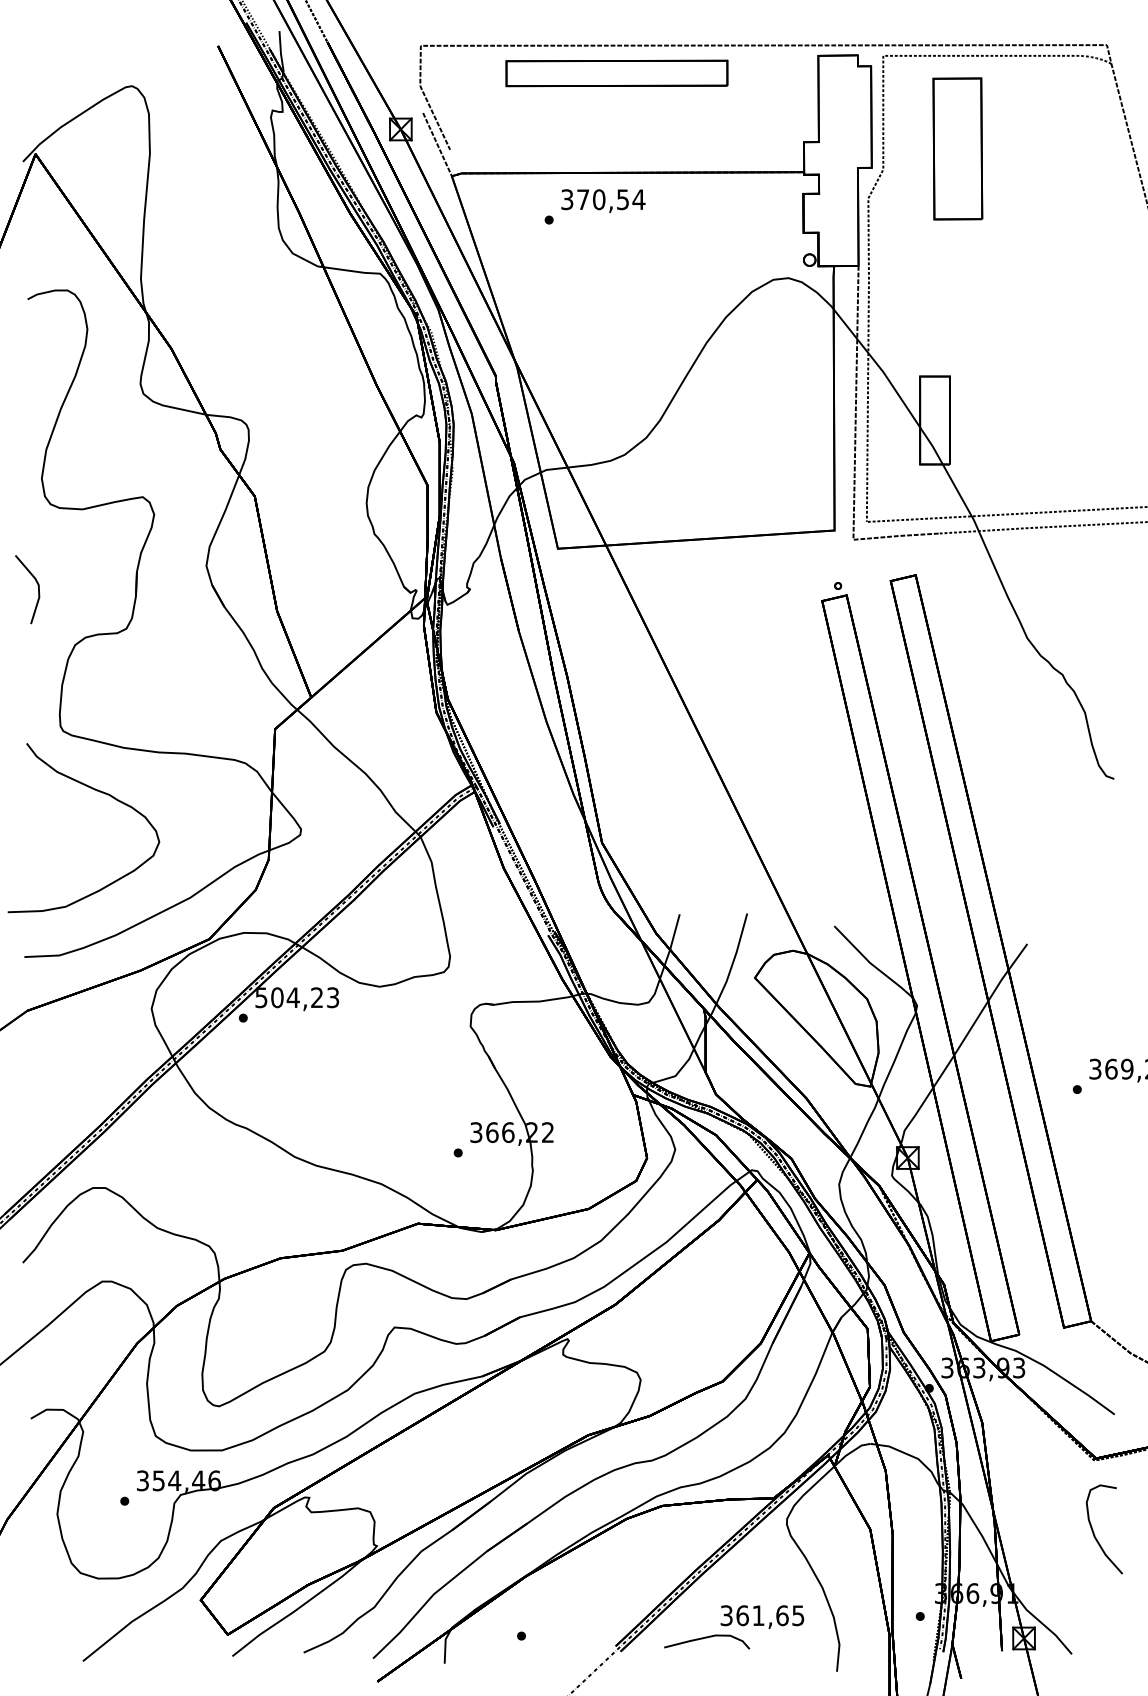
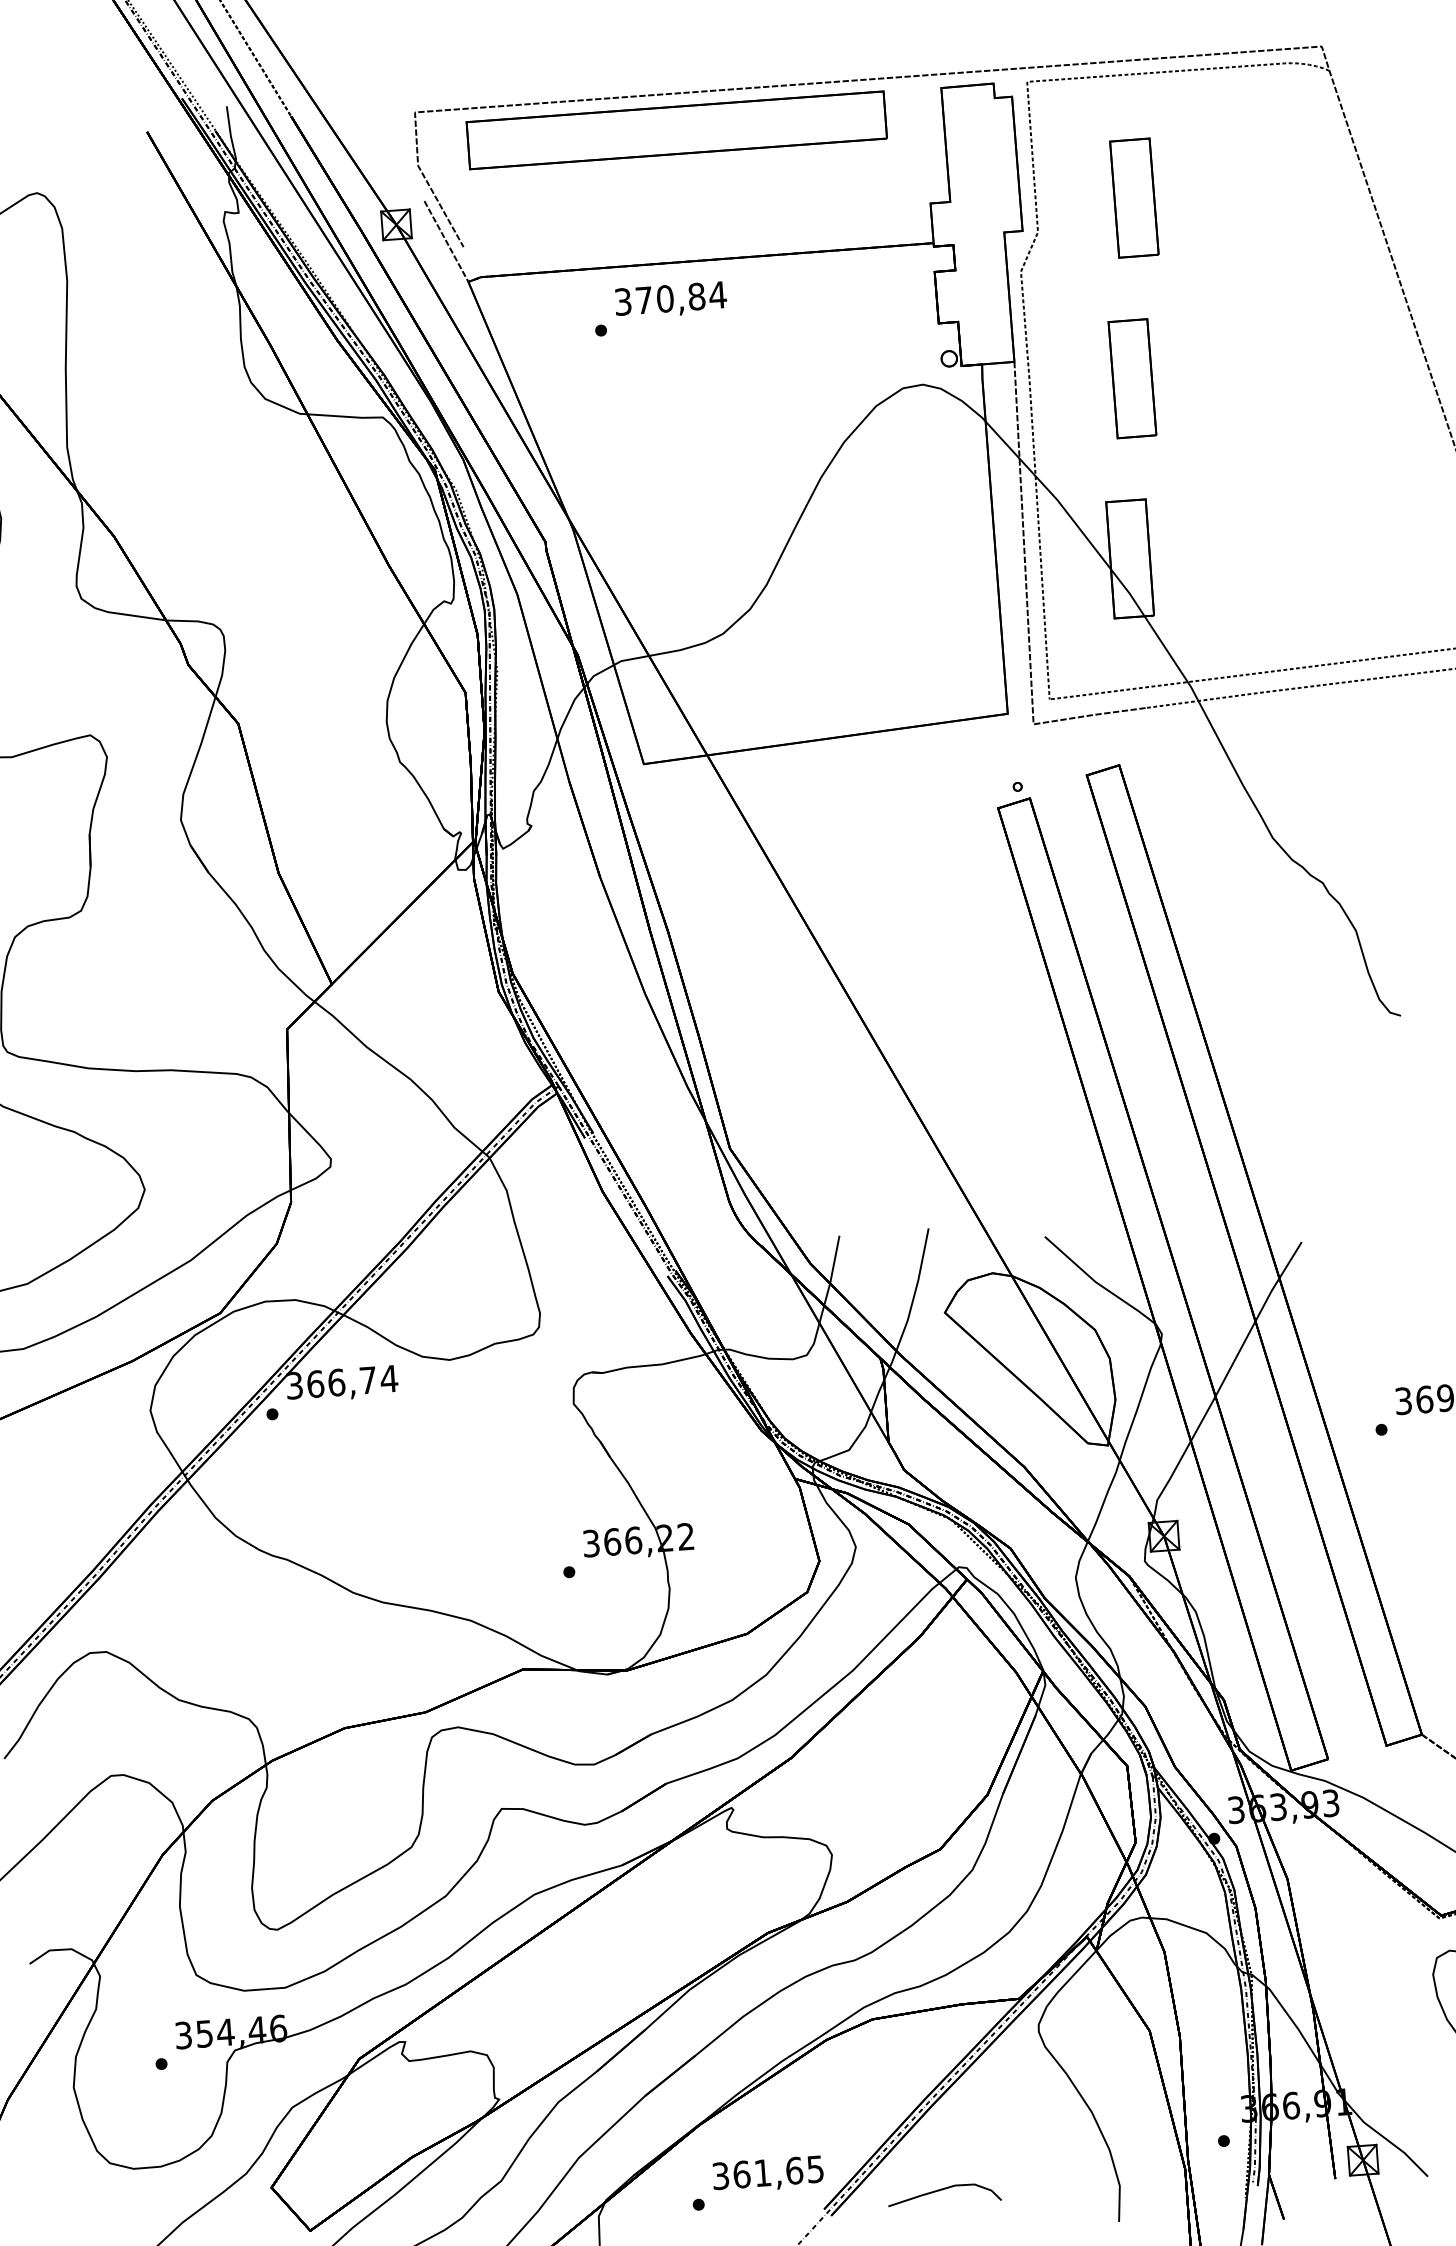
part: (616, 73) -> (676, 130), size x1.43
part: (957, 149) -> (1134, 198), size x0.62
text: (622, 199) -> (696, 296), 370,54 -> 370,84
part: (946, 284) -> (1132, 378), added
text: (297, 997) -> (342, 1381), 504,23 -> 366,74
text: (762, 1616) -> (768, 2173), moved

